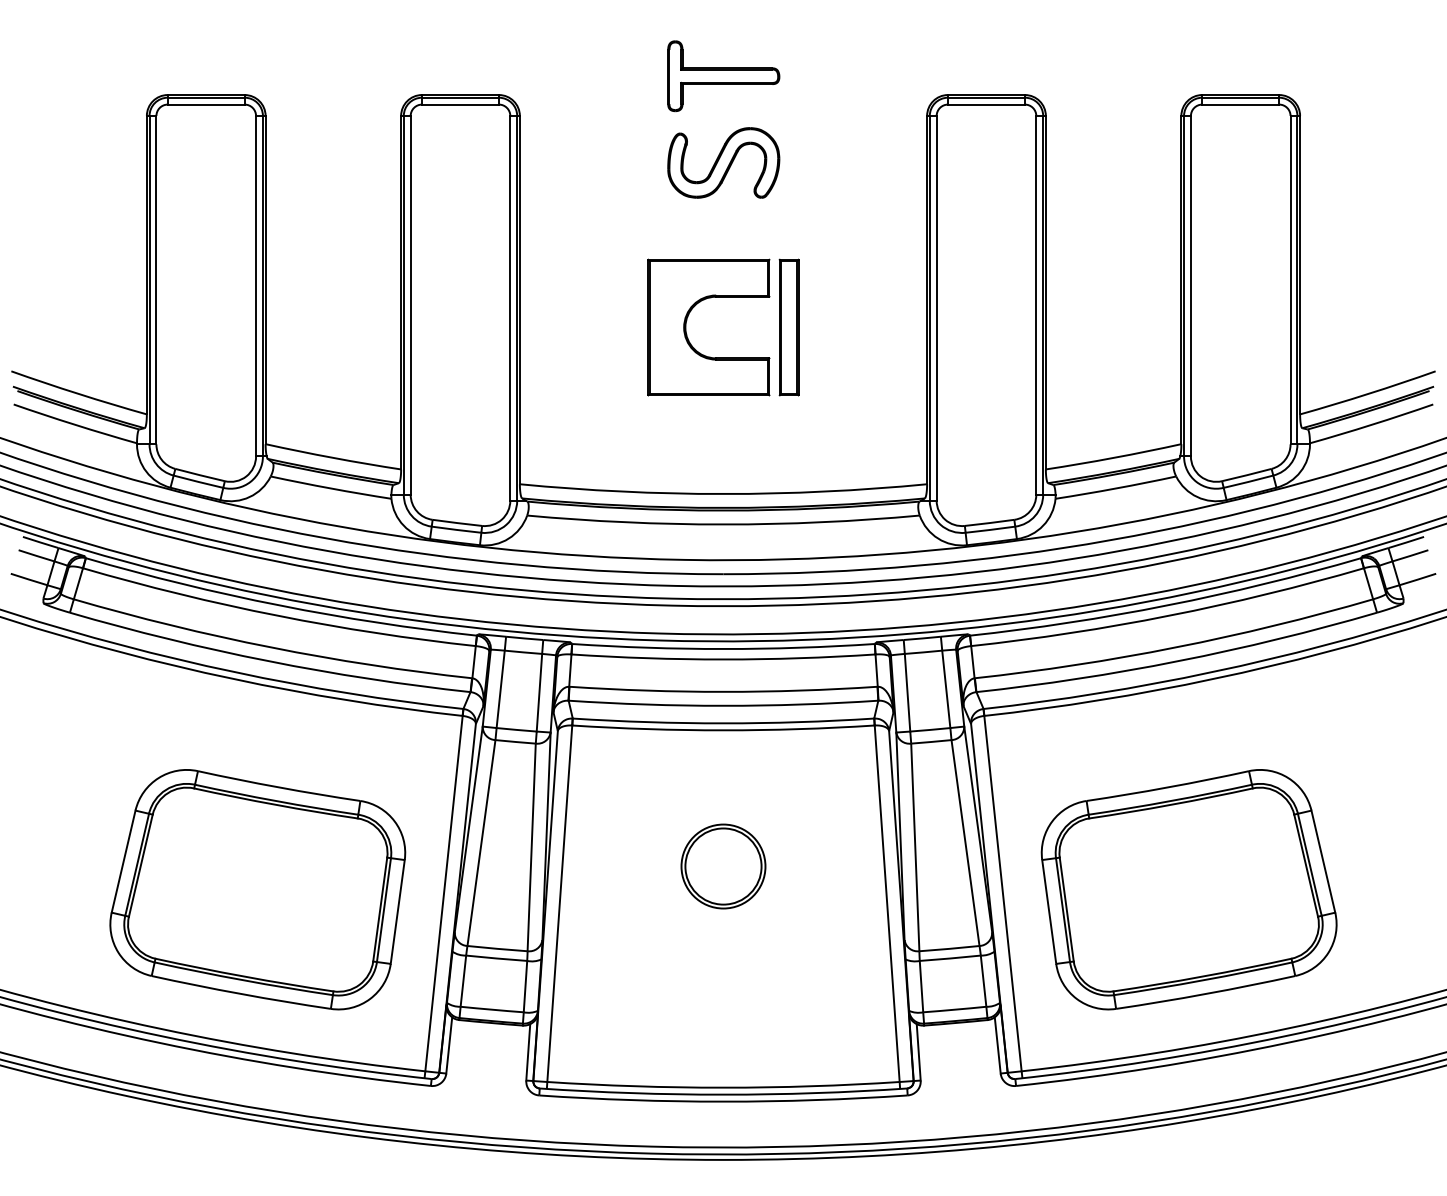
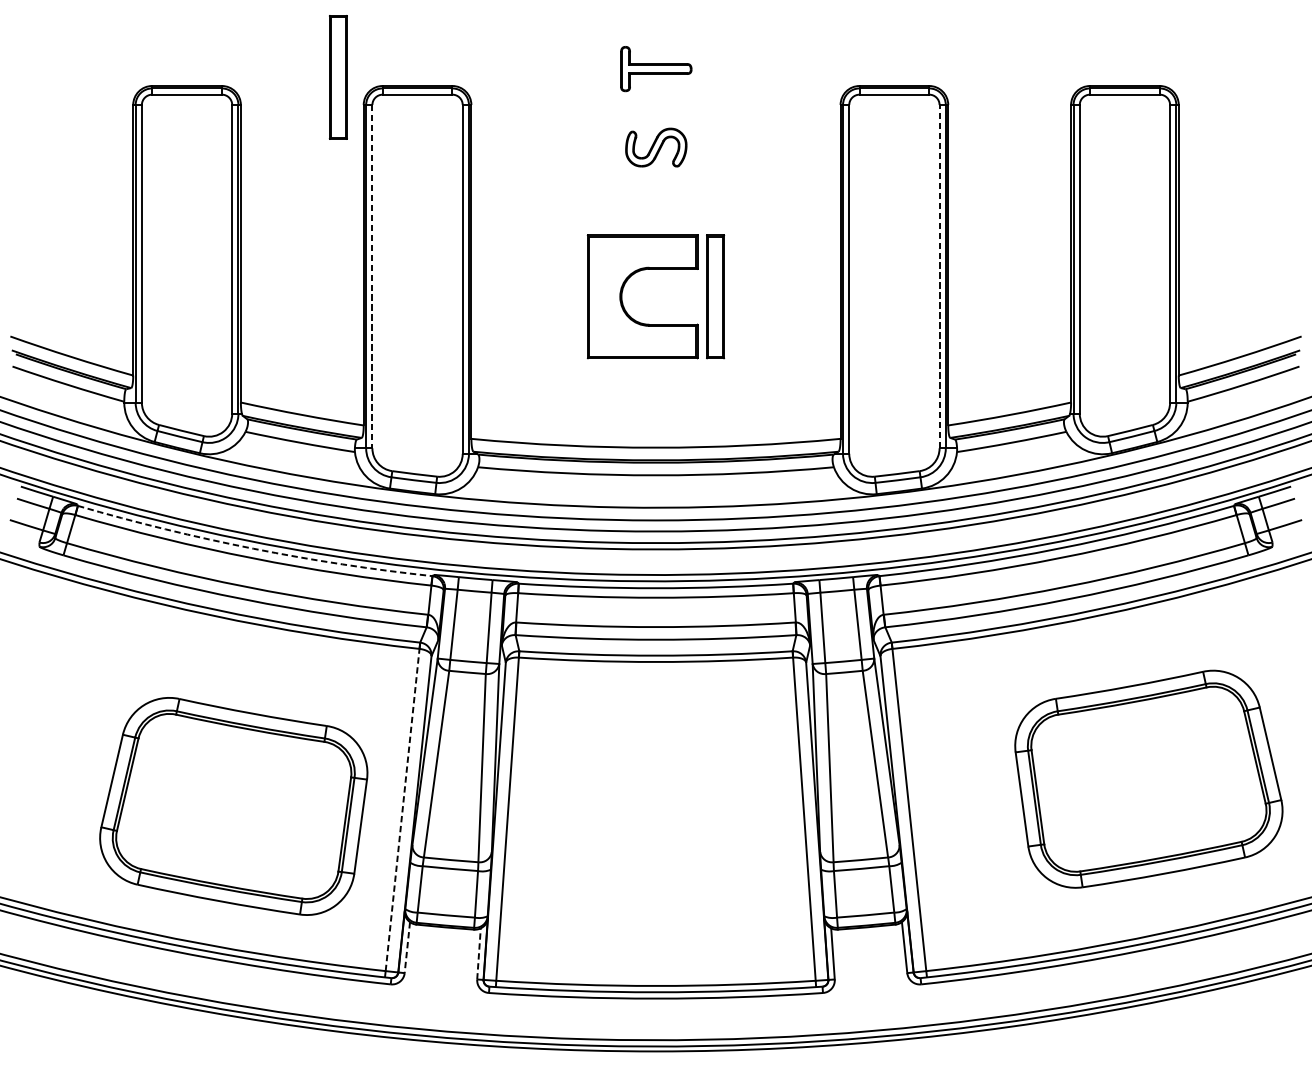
part: (723, 76) -> (656, 69), size x0.7
part: (372, 85) -> (337, 77), added
part: (723, 162) -> (656, 147), size x0.6
line: (1036, 304) -> (939, 275), solid -> dashed
line: (410, 305) -> (372, 276), solid -> dashed
arc: (279, 605) -> (253, 548), solid -> dashed
part: (723, 866) -> (656, 785), removed
part: (1188, 889) -> (1148, 779), moved
line: (444, 893) -> (403, 809), solid -> dashed
line: (449, 1045) -> (407, 947), solid -> dashed
line: (528, 1051) -> (479, 953), solid -> dashed

